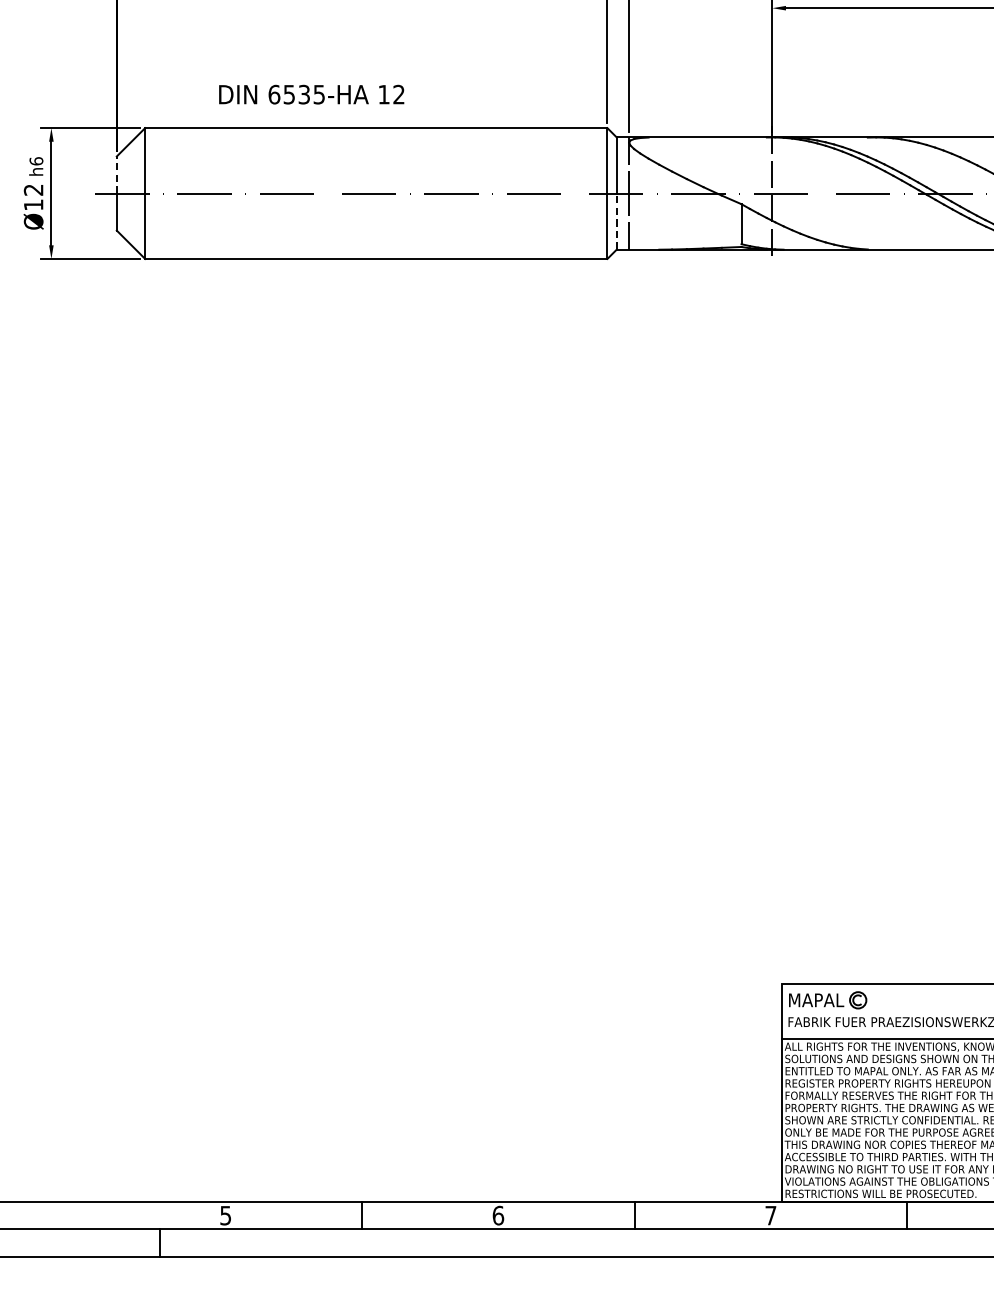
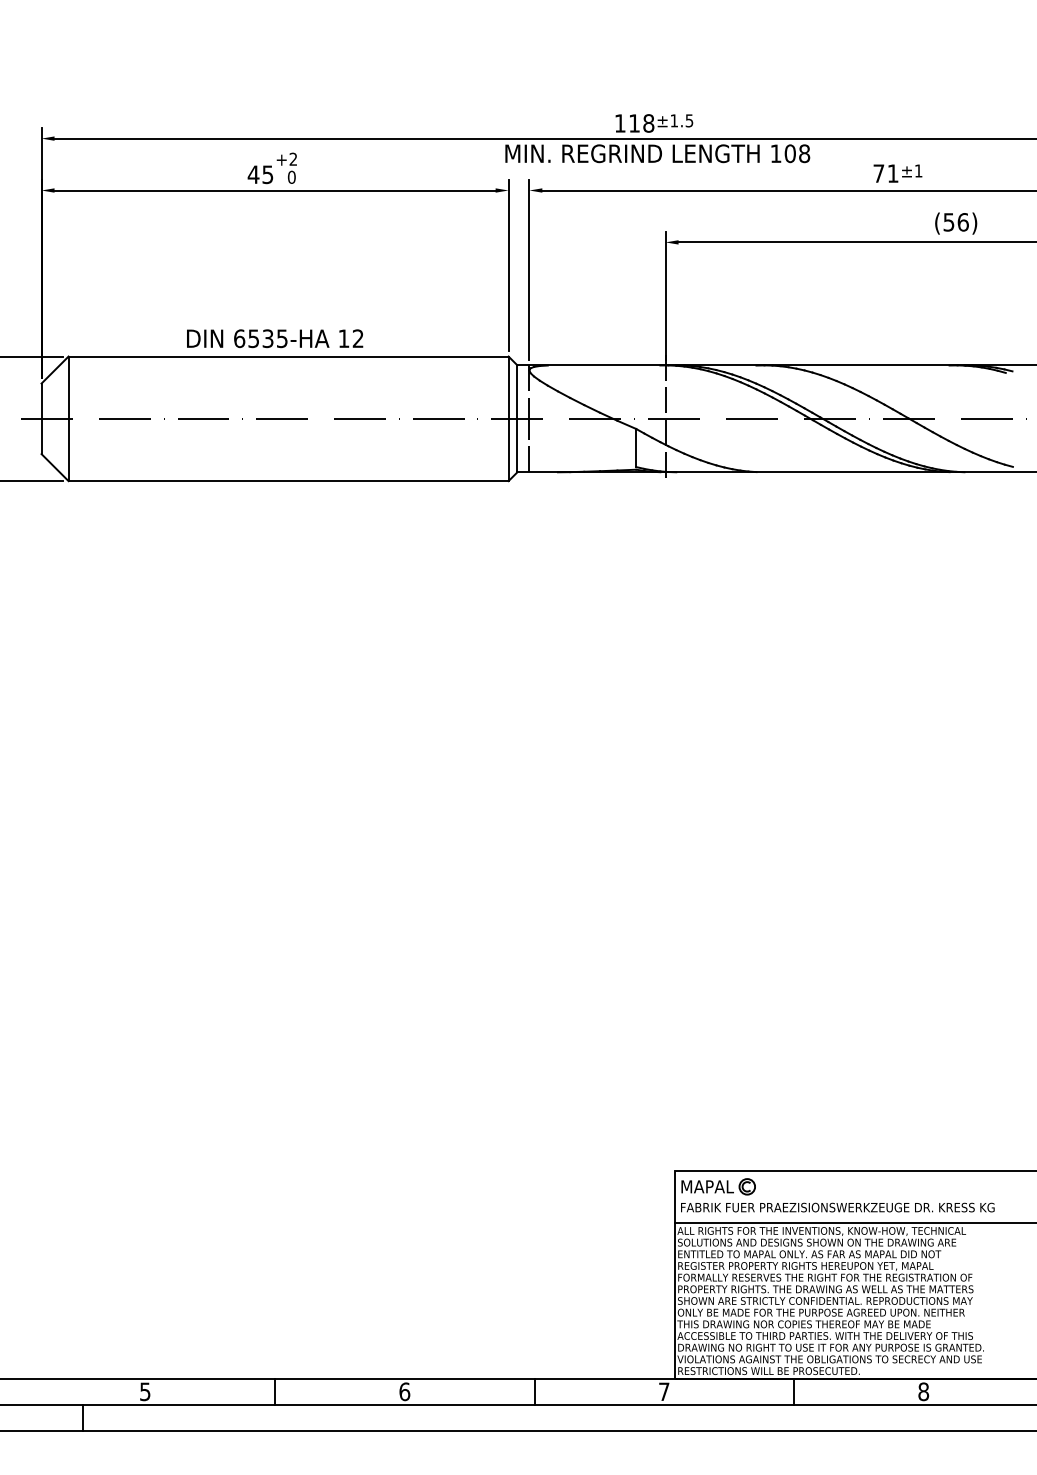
text: (312, 94) -> (275, 338), moved
line: (116, 175) -> (41, 401), dashed -> solid
line: (616, 221) -> (517, 445), dashed -> solid

